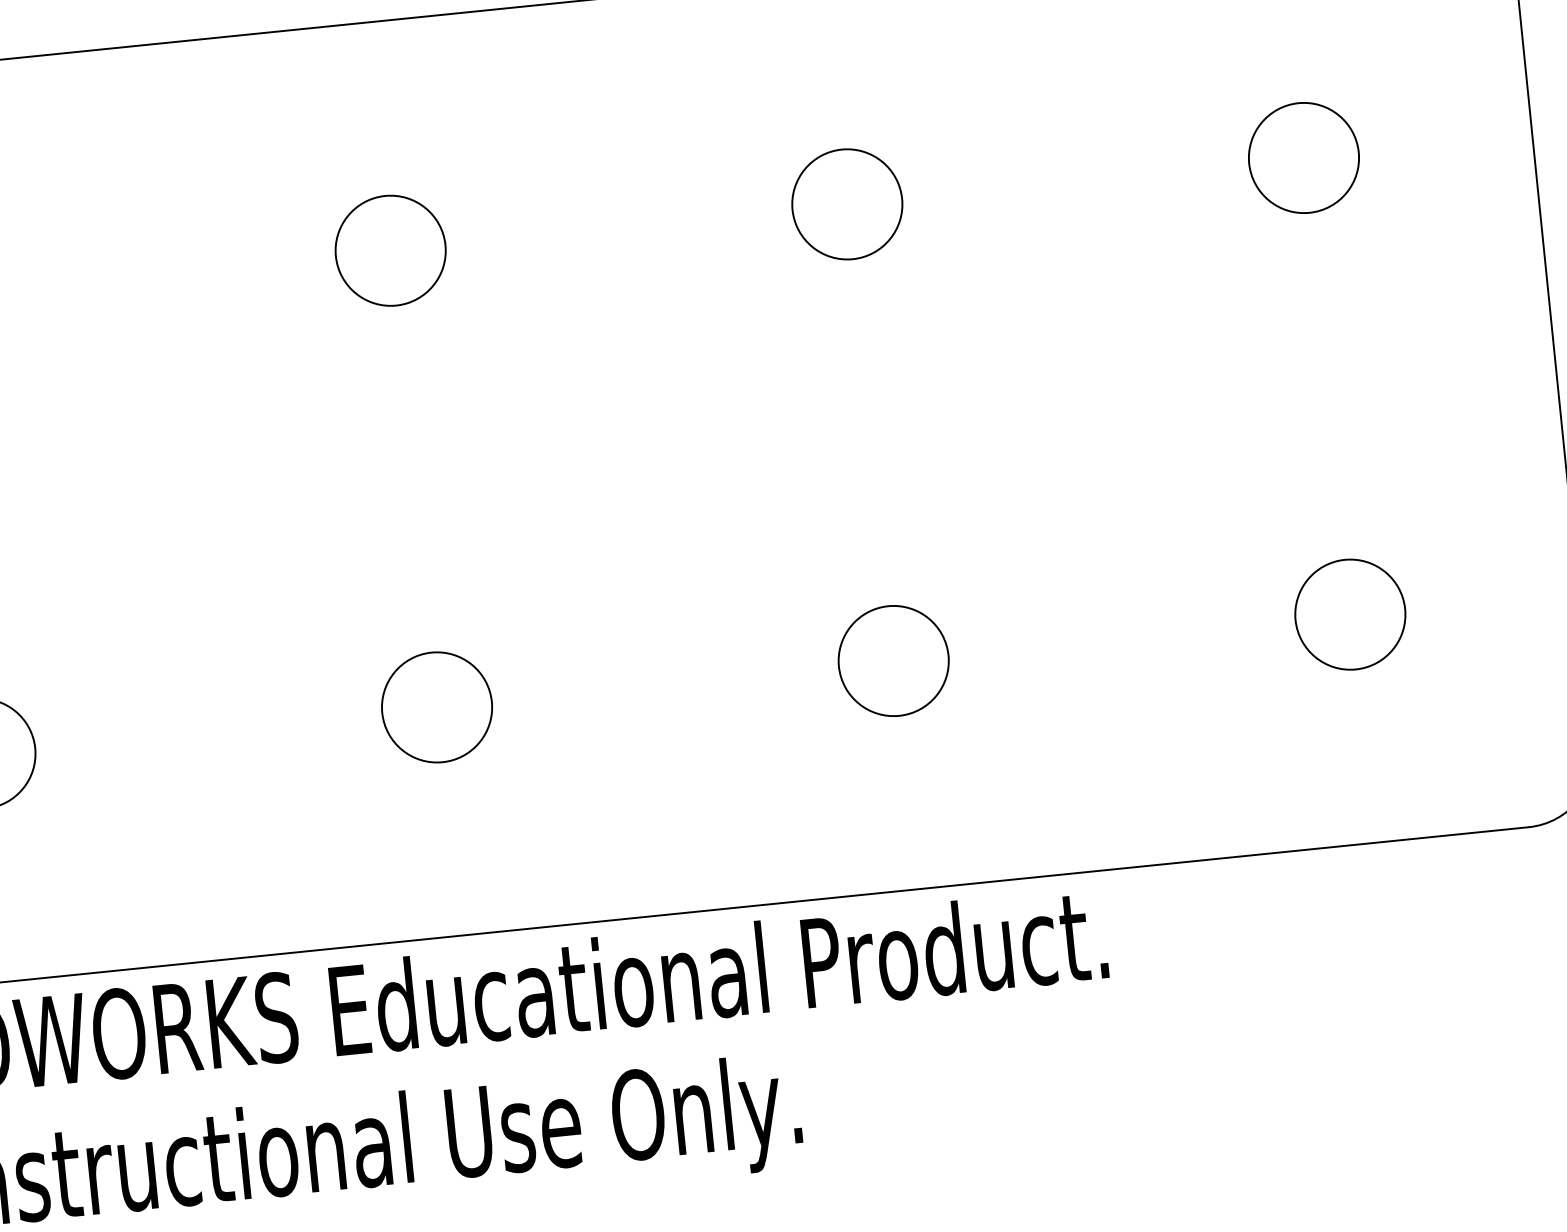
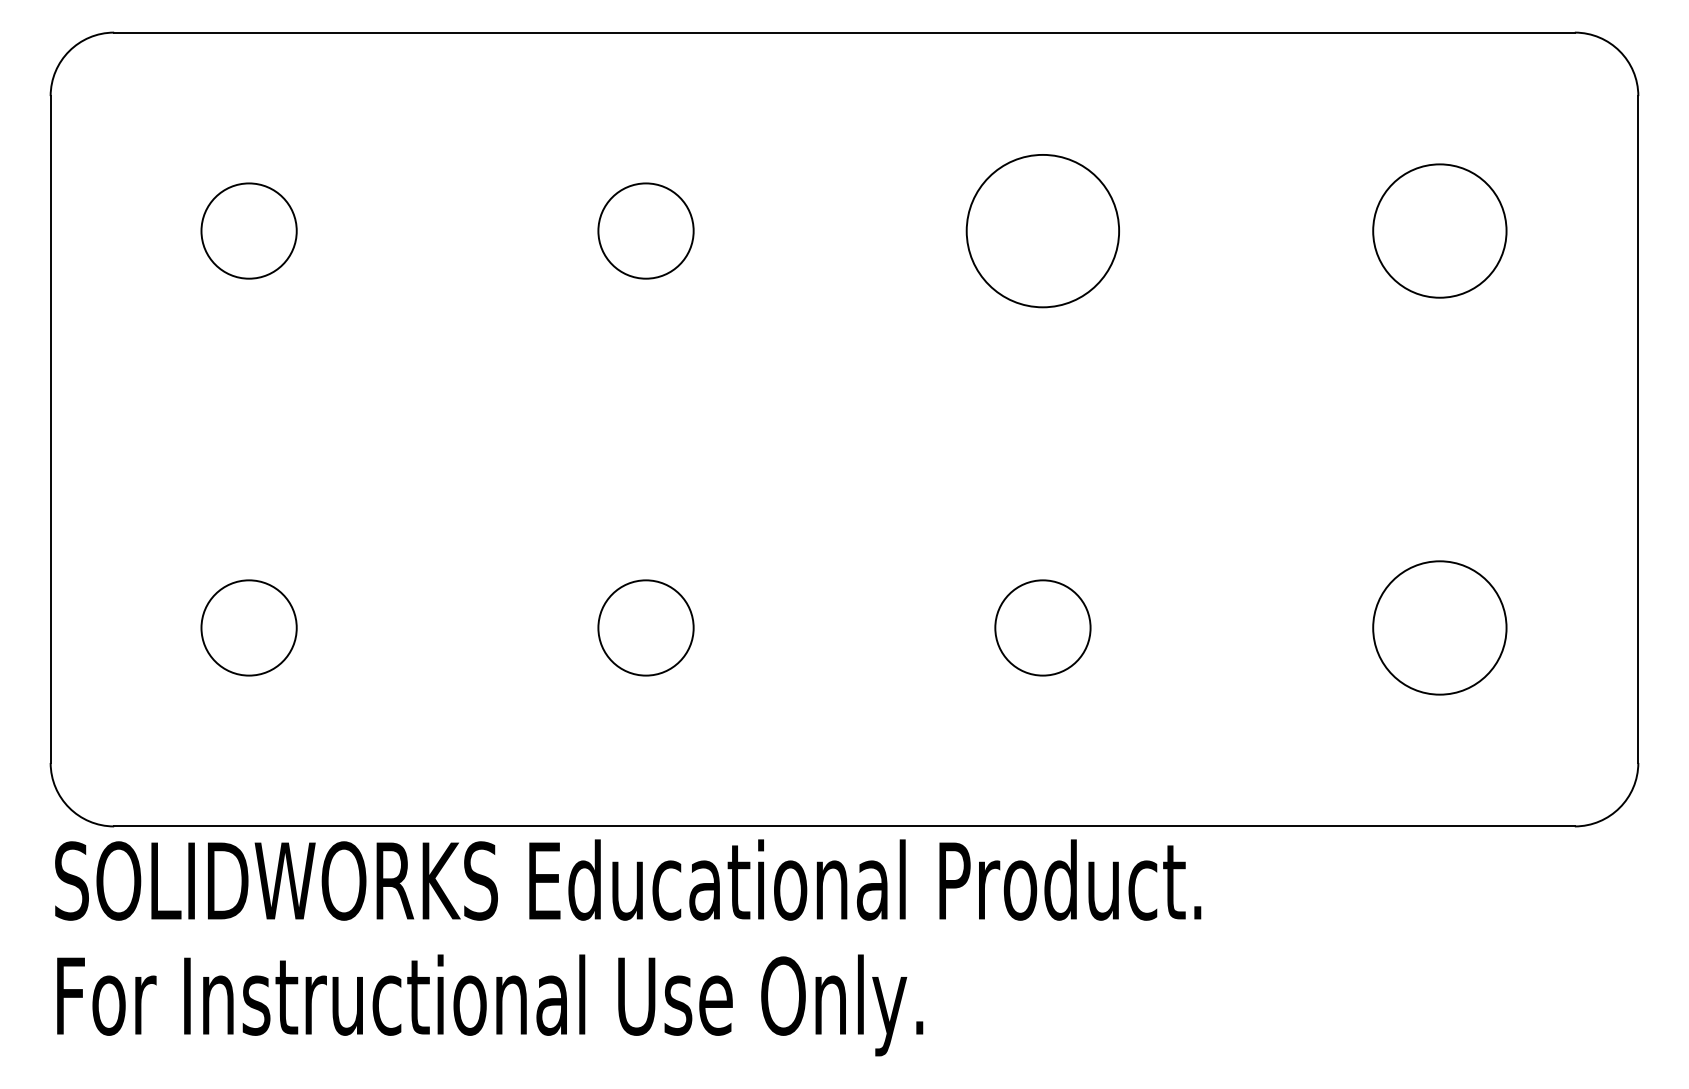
circle: (1303, 157) -> (1439, 230), size x1.4
circle: (846, 203) -> (1042, 230), size x1.6
circle: (1349, 614) -> (1439, 627), size x1.4

